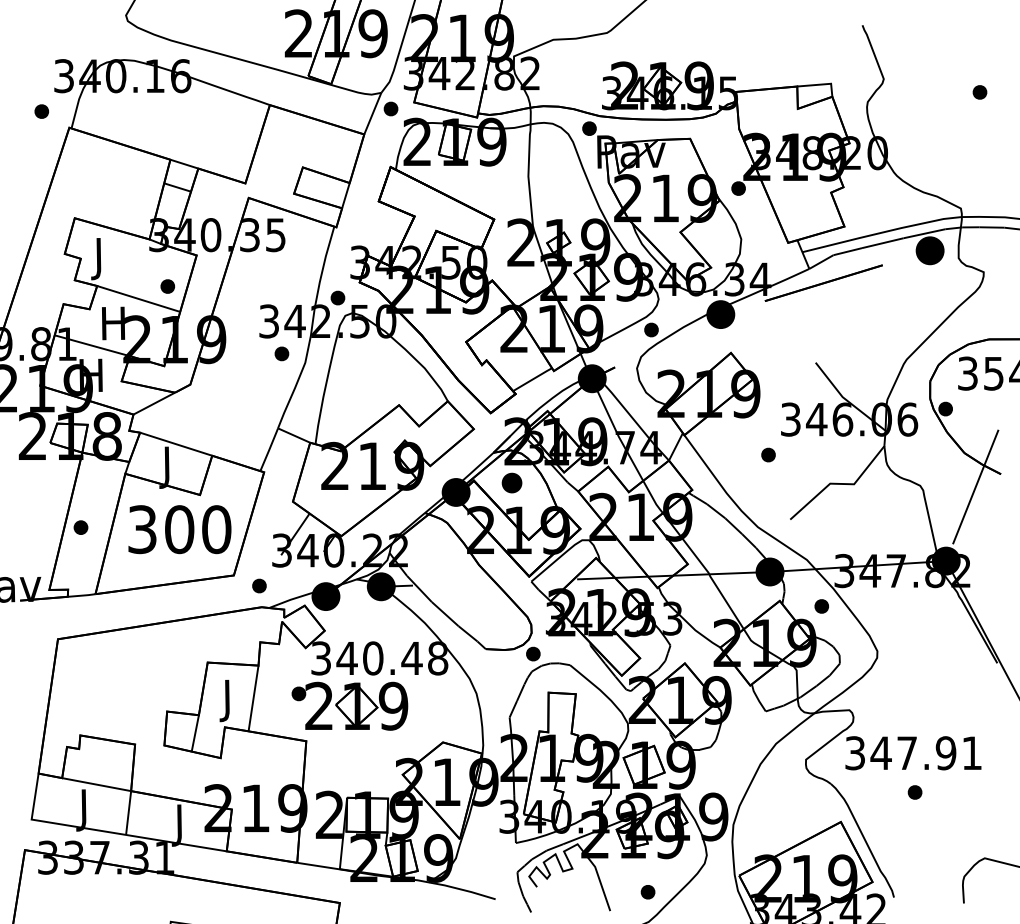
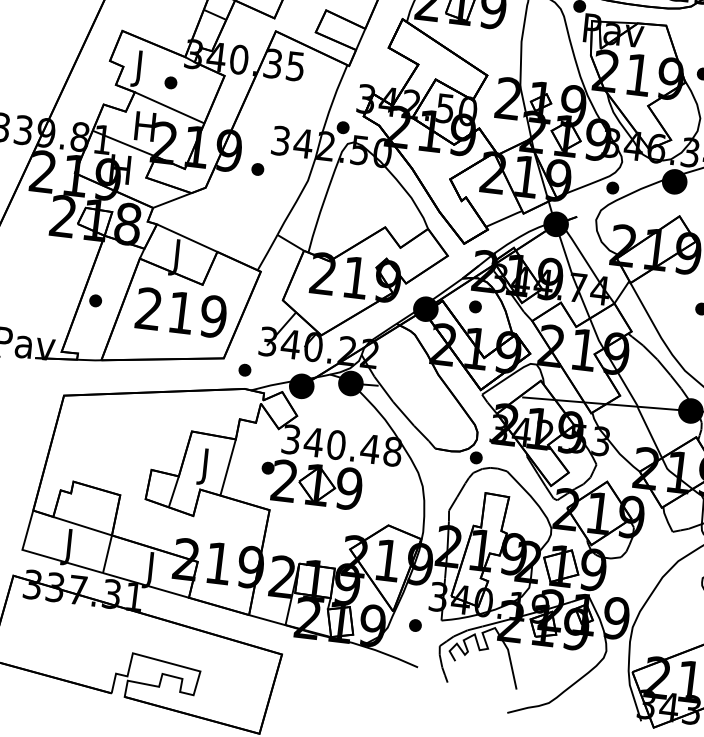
part: (167, 286) -> (170, 82), moved
part: (281, 353) -> (257, 169), moved
part: (511, 483) -> (474, 307), size x0.71
text: (179, 529) -> (181, 312), 300 -> 219
part: (647, 892) -> (414, 625), moved

